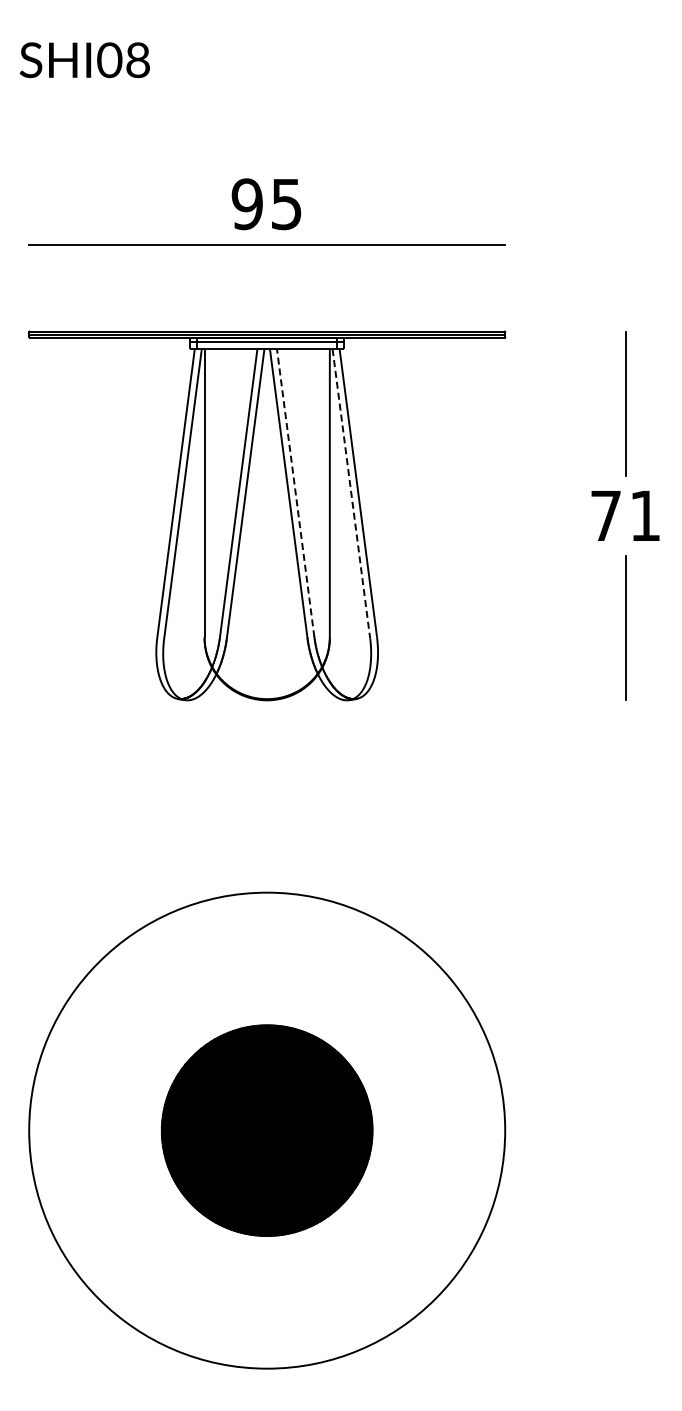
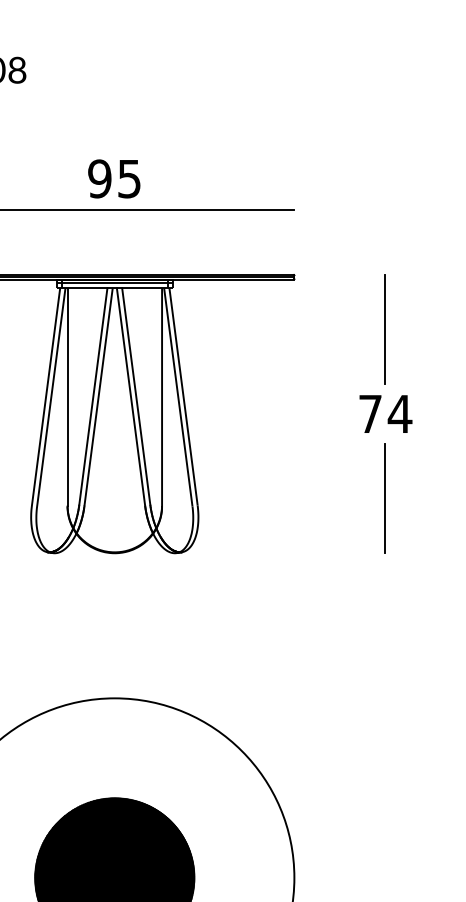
line: (295, 492) -> (136, 396), dashed -> solid
line: (351, 493) -> (178, 397), dashed -> solid
text: (644, 515) -> (399, 413), 71 -> 74

